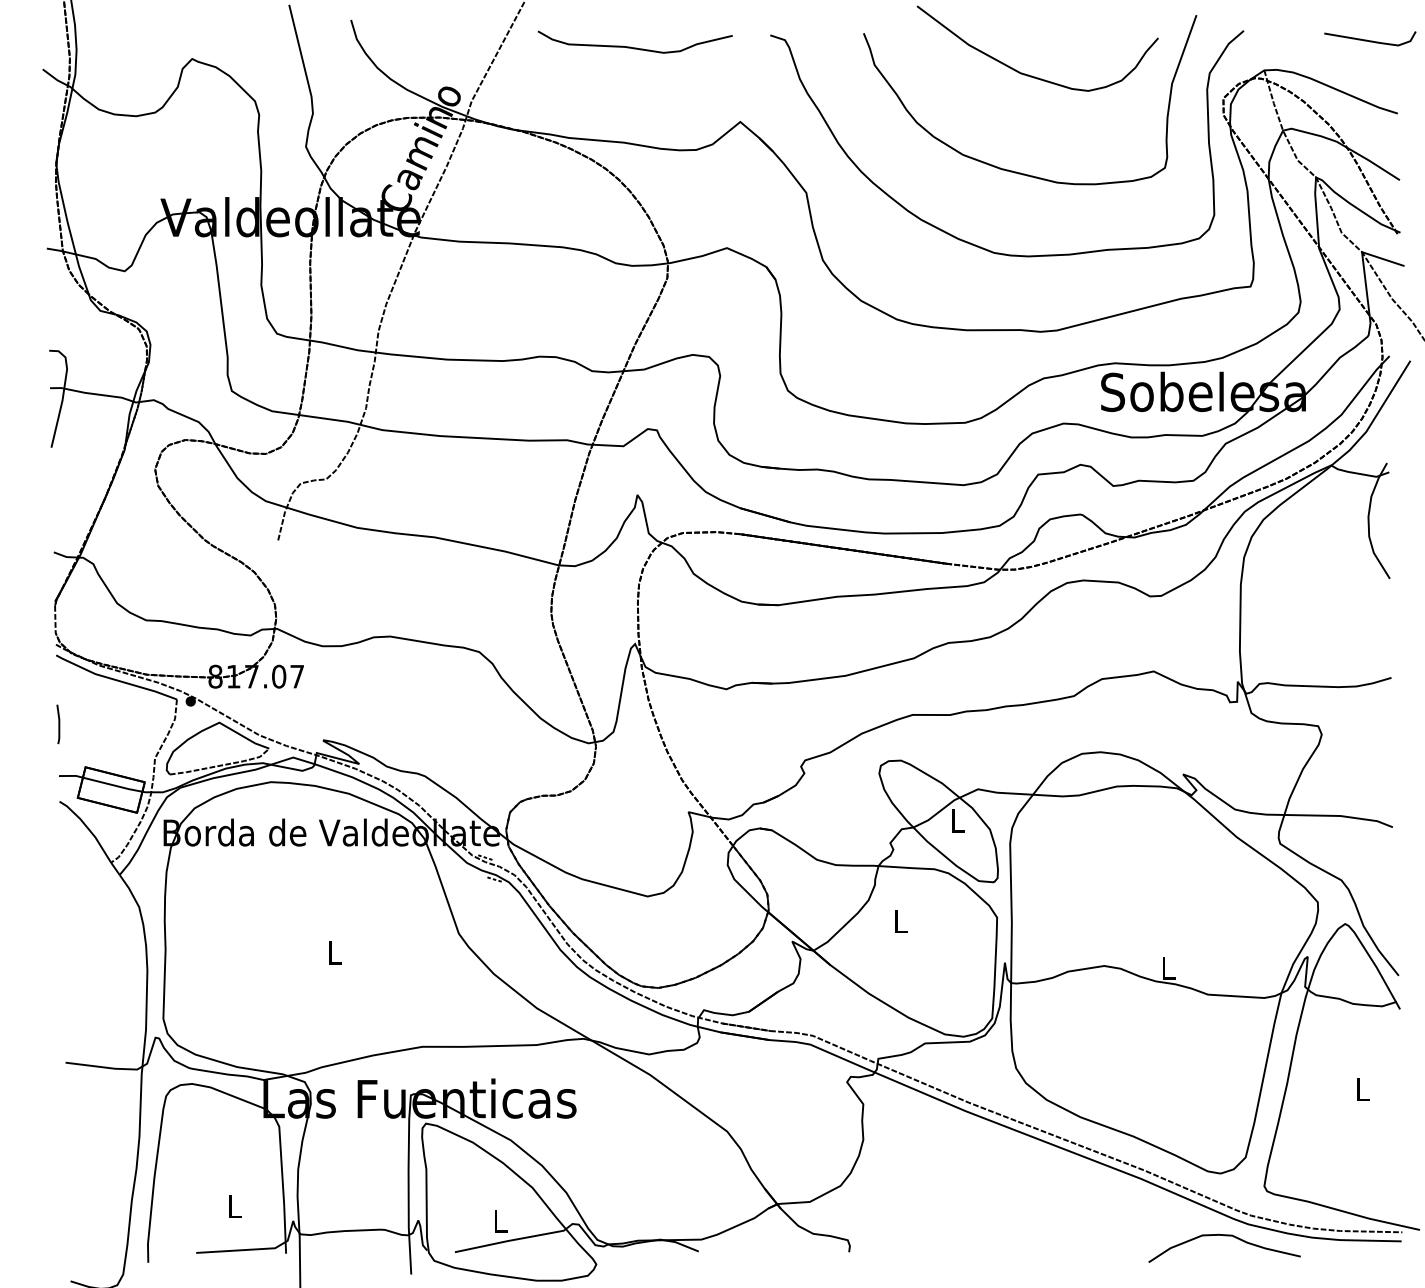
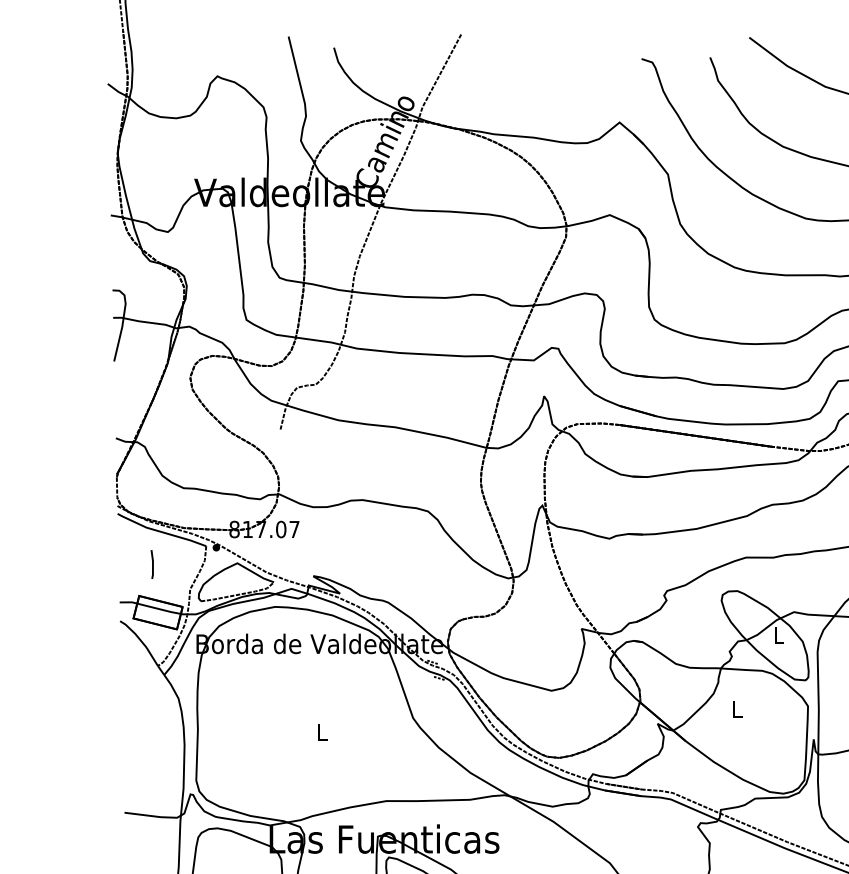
curve: (635, 47) -> (542, 67), removed
line: (58, 724) -> (152, 564), moved

